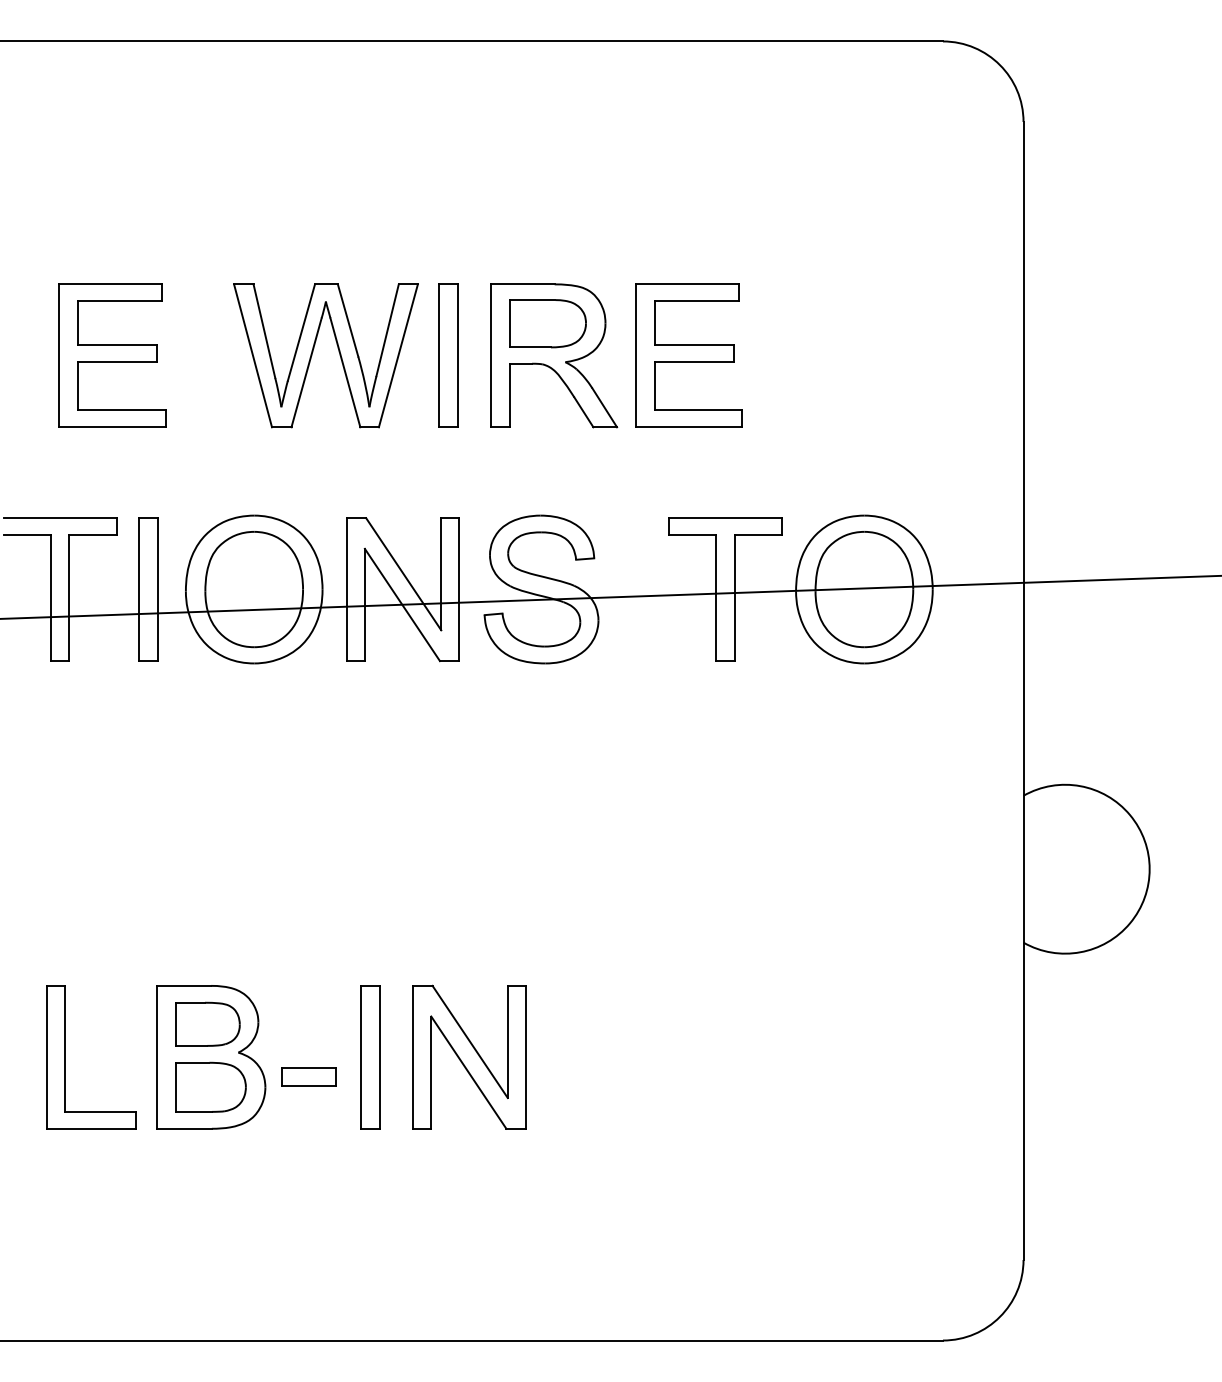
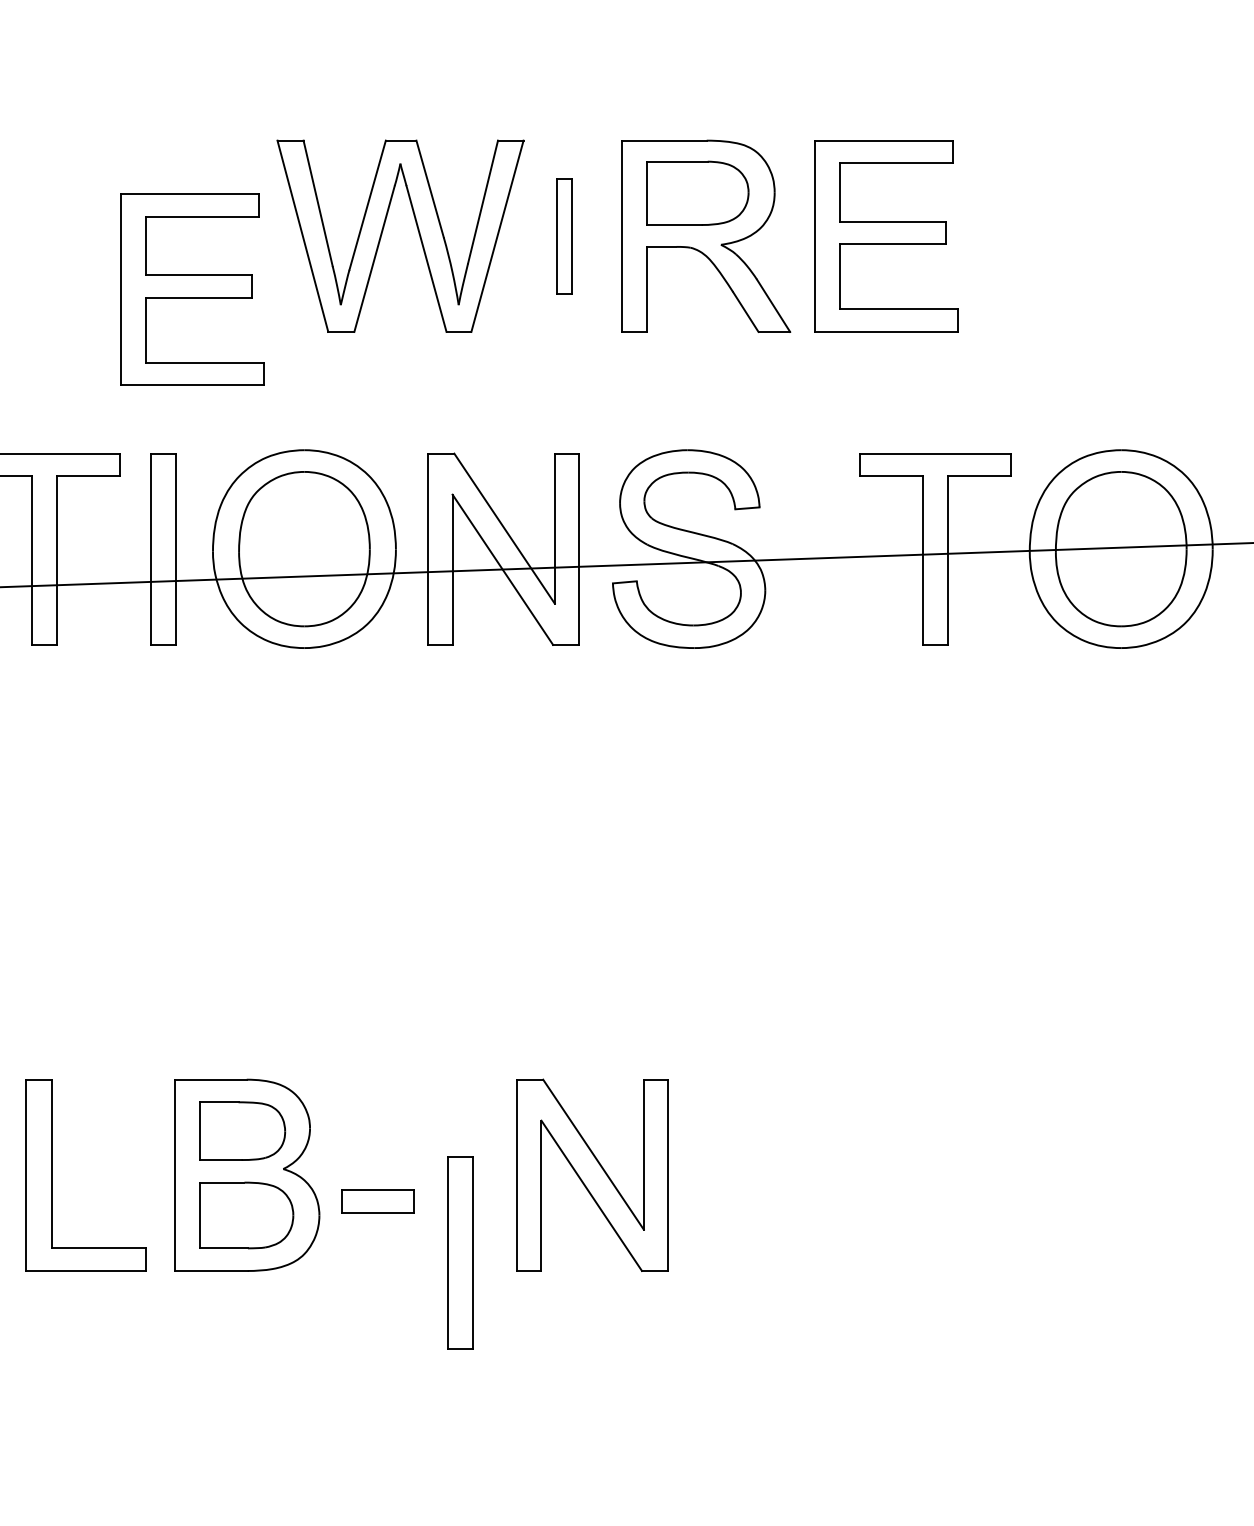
part: (112, 355) -> (192, 289), moved
part: (448, 355) -> (564, 235), size x0.6
part: (370, 1057) -> (460, 1253), moved

